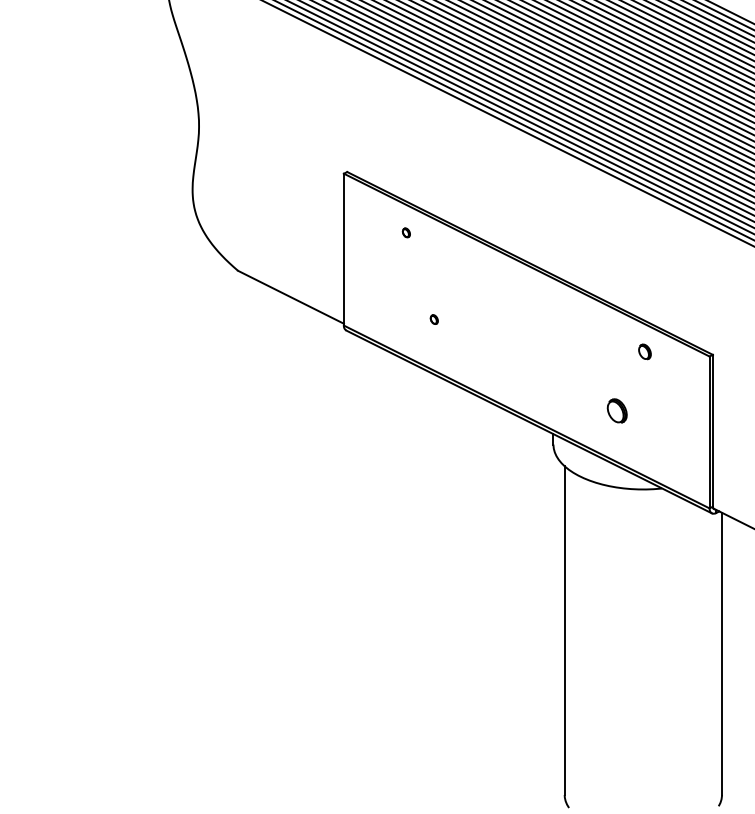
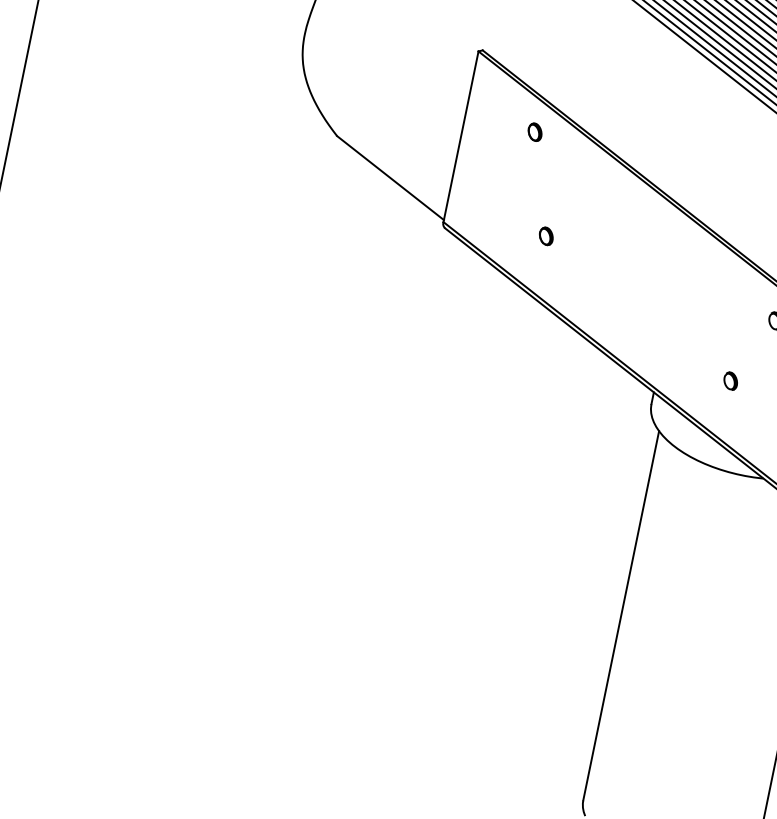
part: (406, 232) -> (535, 131), size x1.67
part: (434, 319) -> (546, 236), size x1.67
part: (616, 410) -> (730, 380), size x0.62

